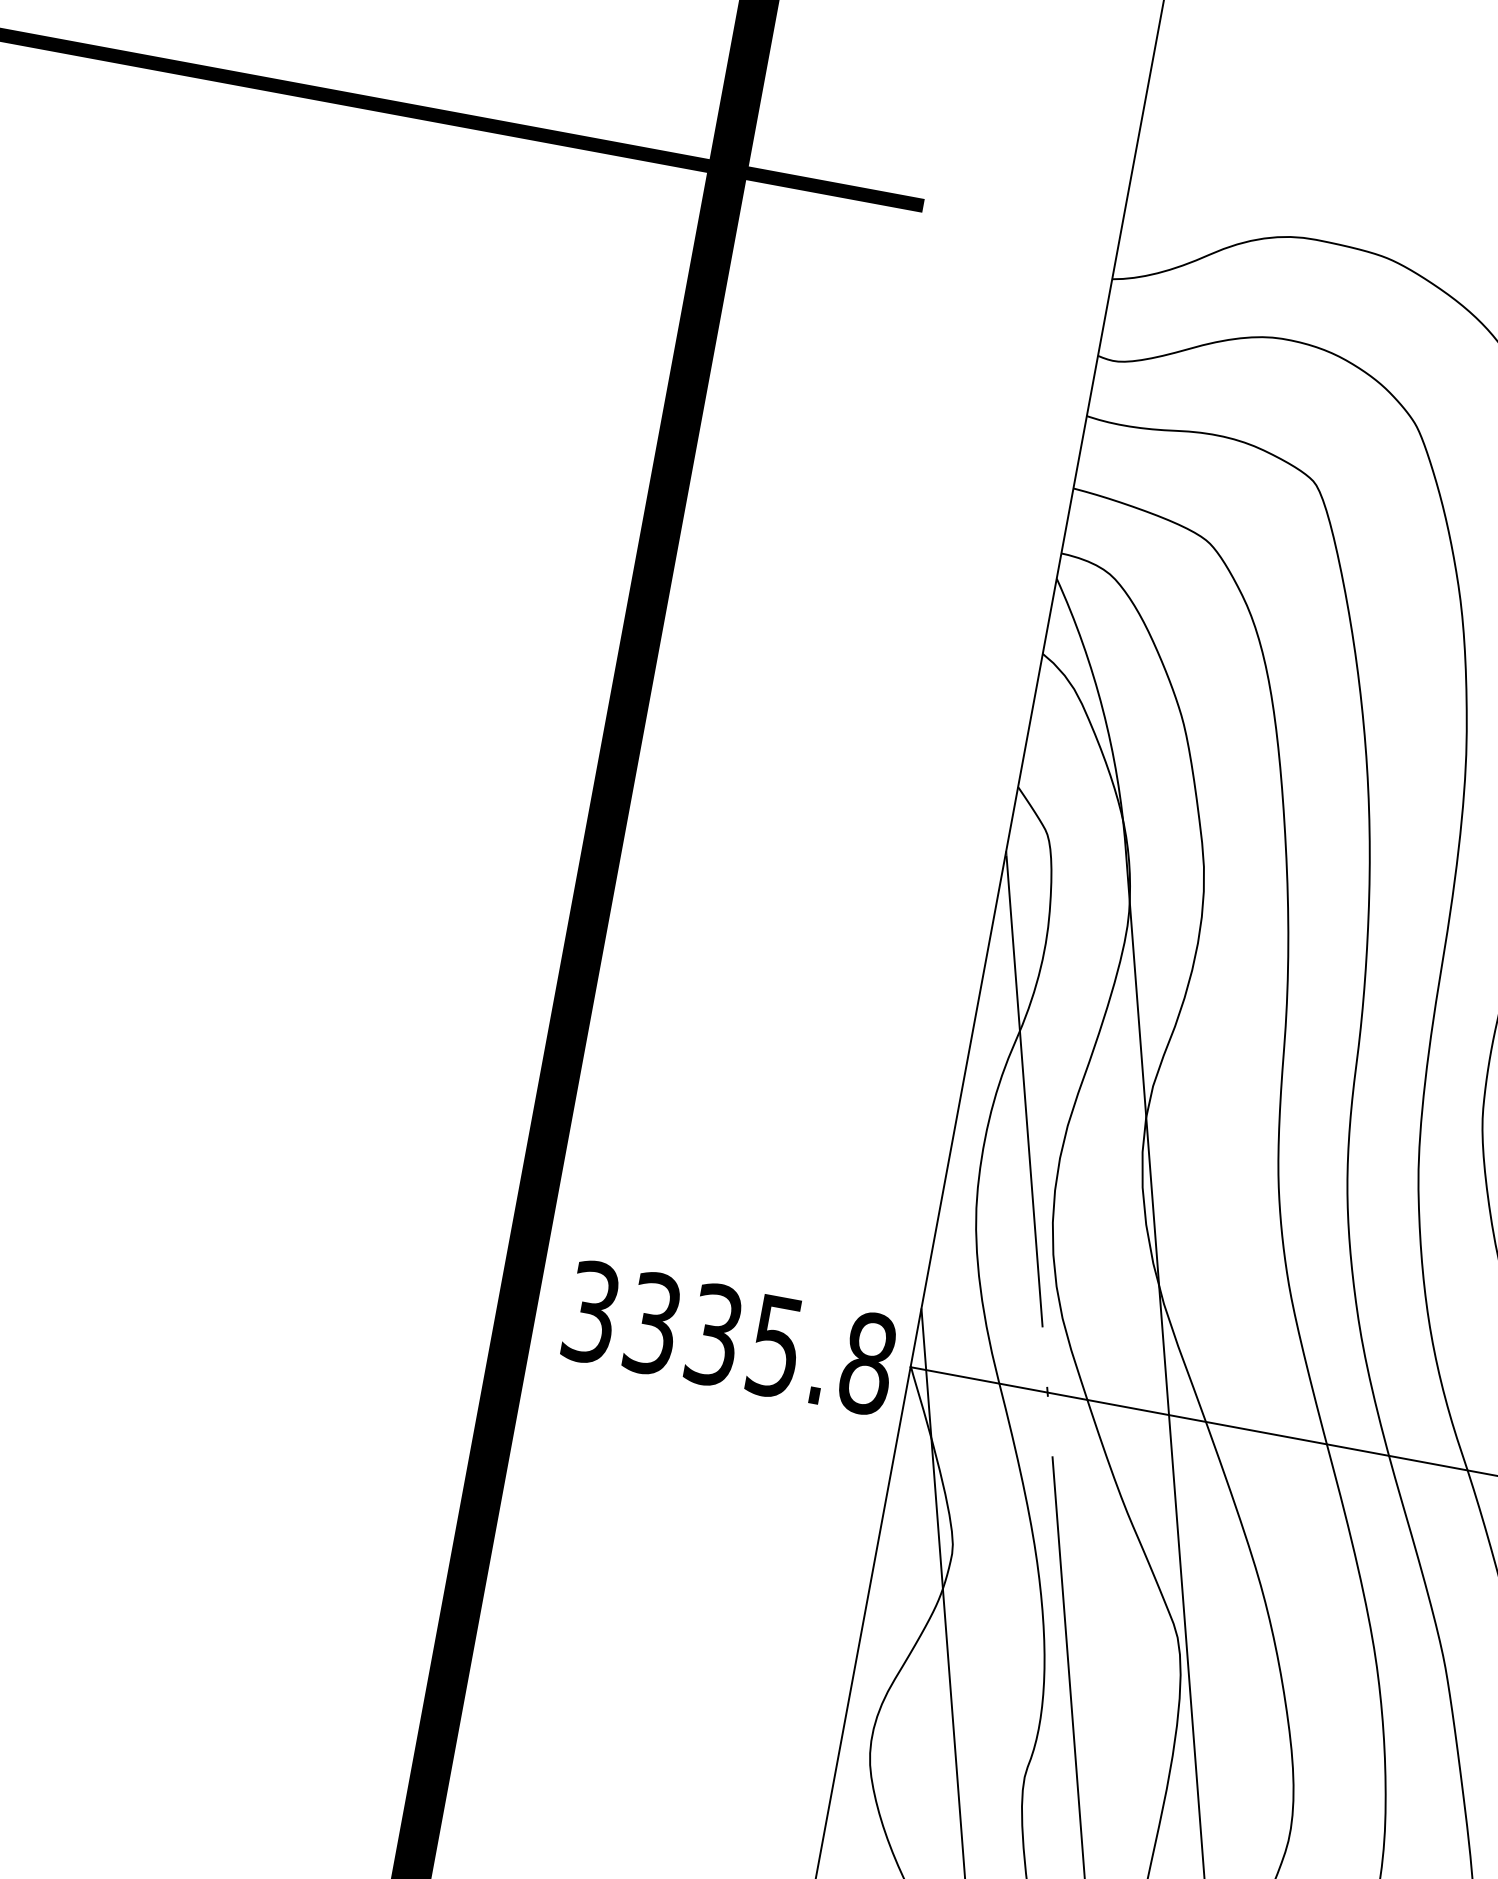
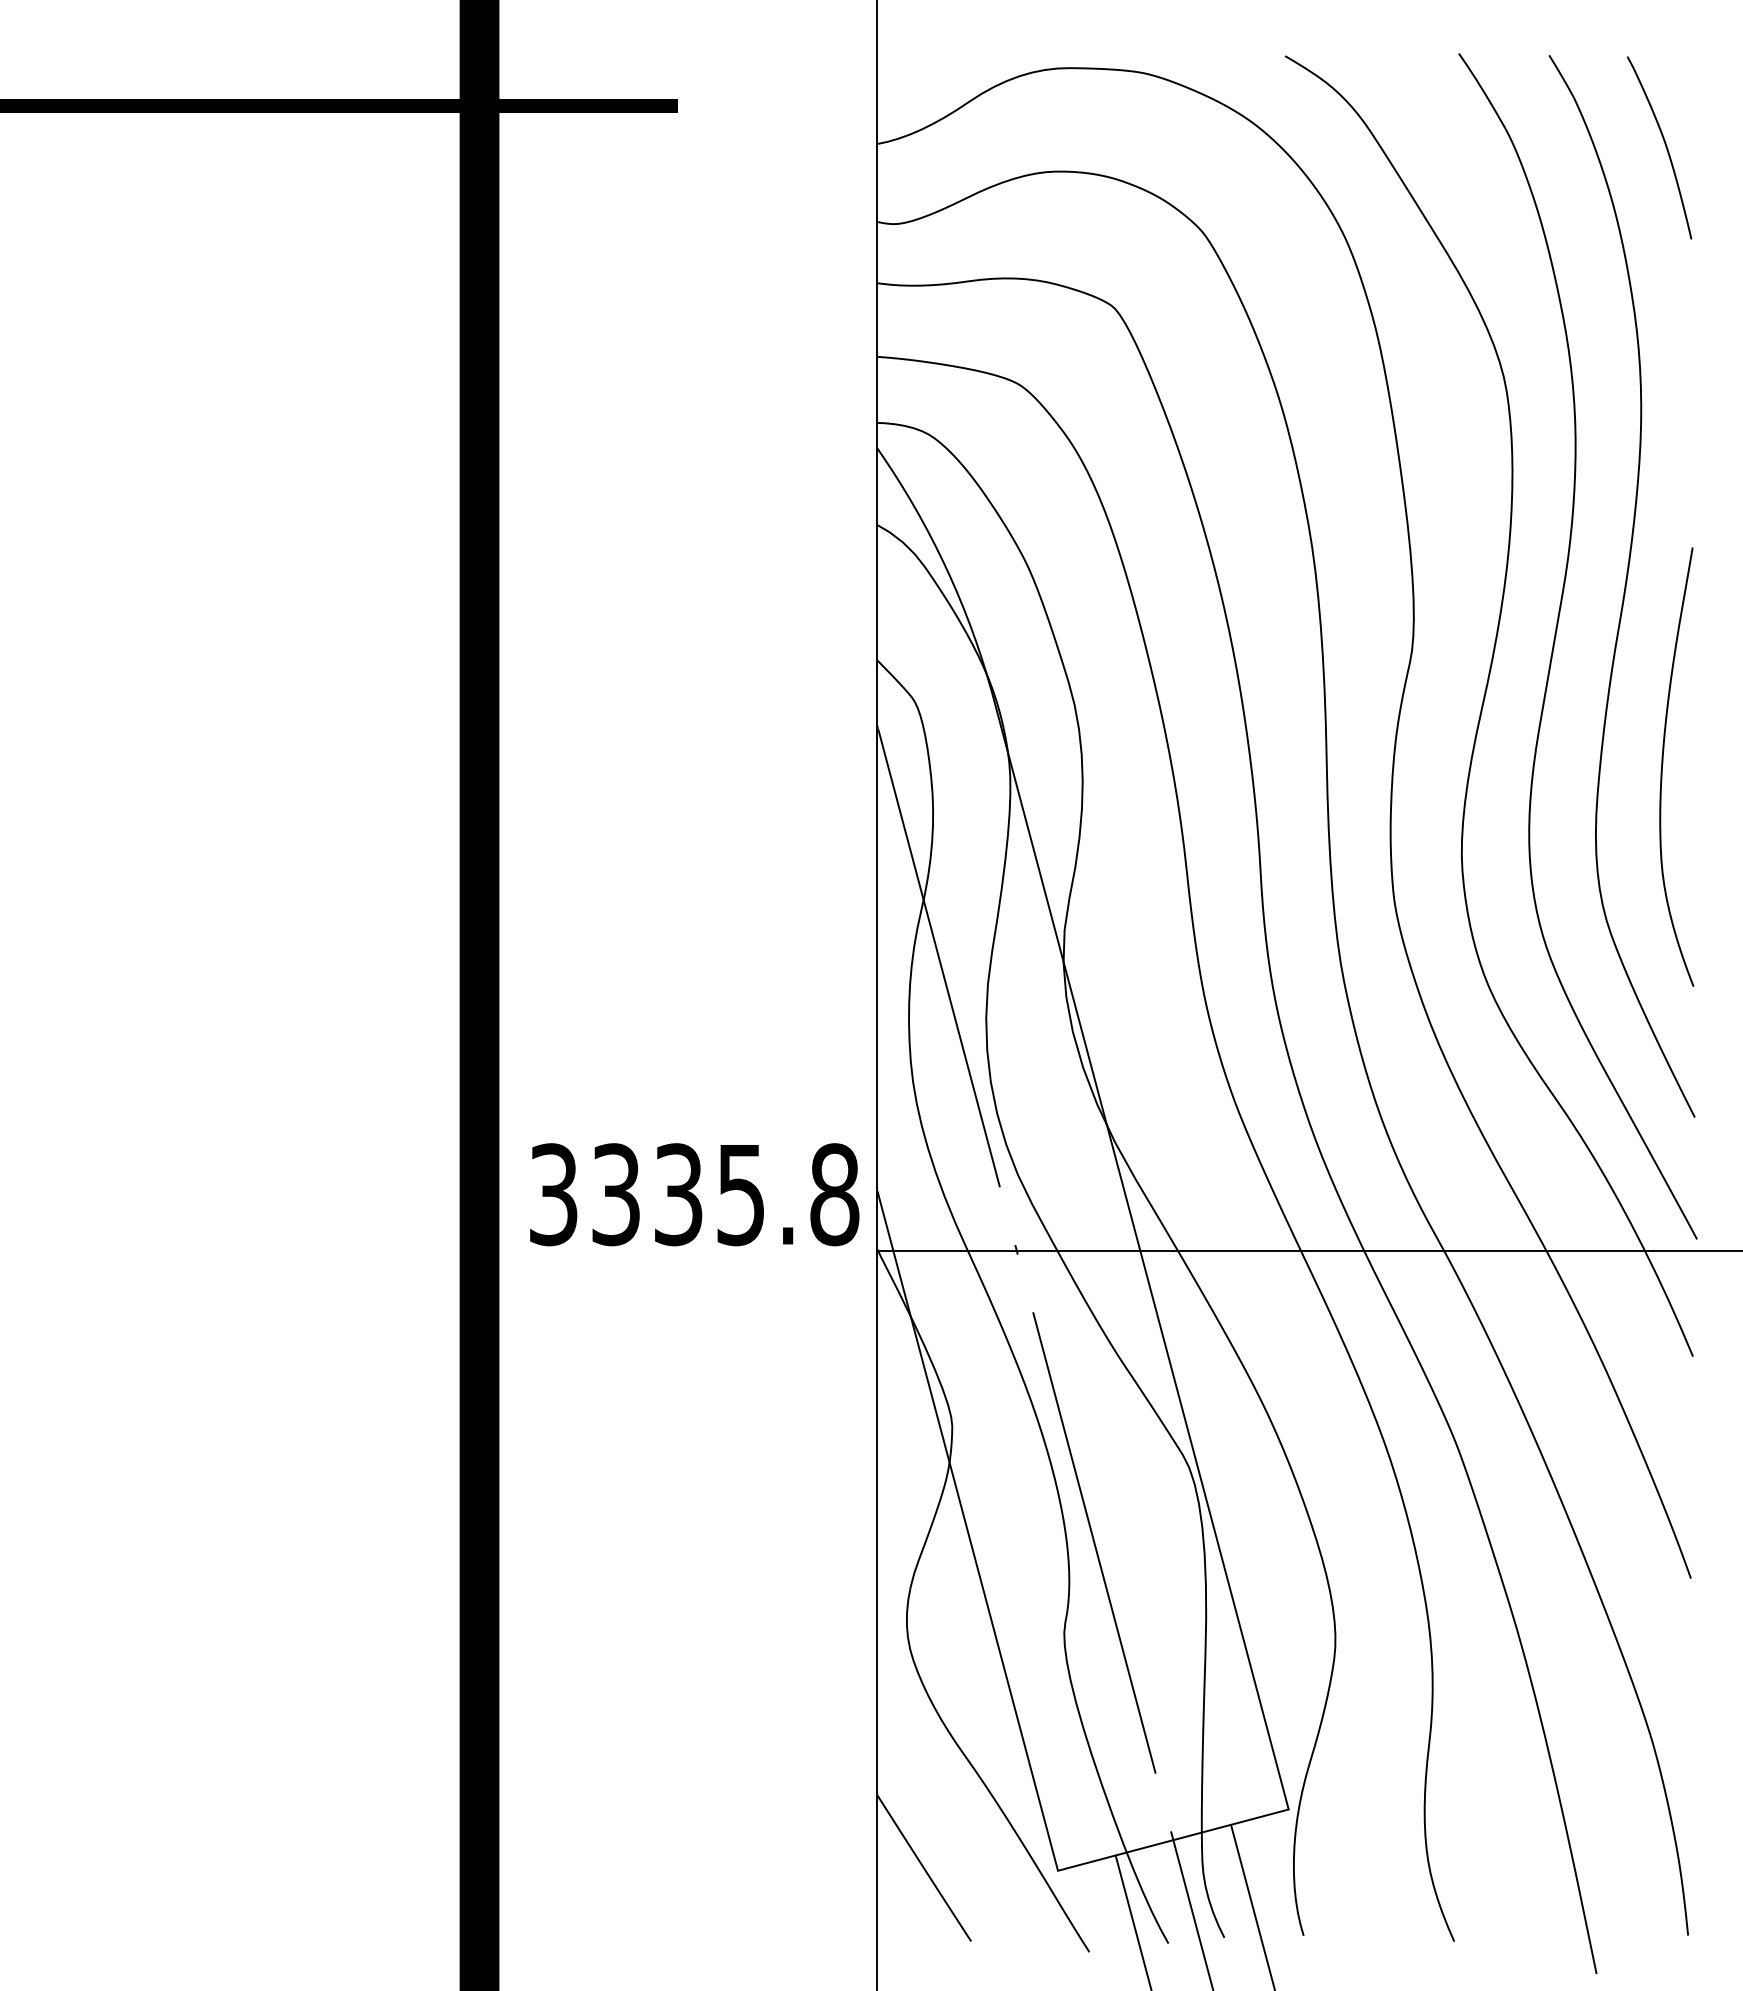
text: (730, 1337) -> (694, 1194), moved

